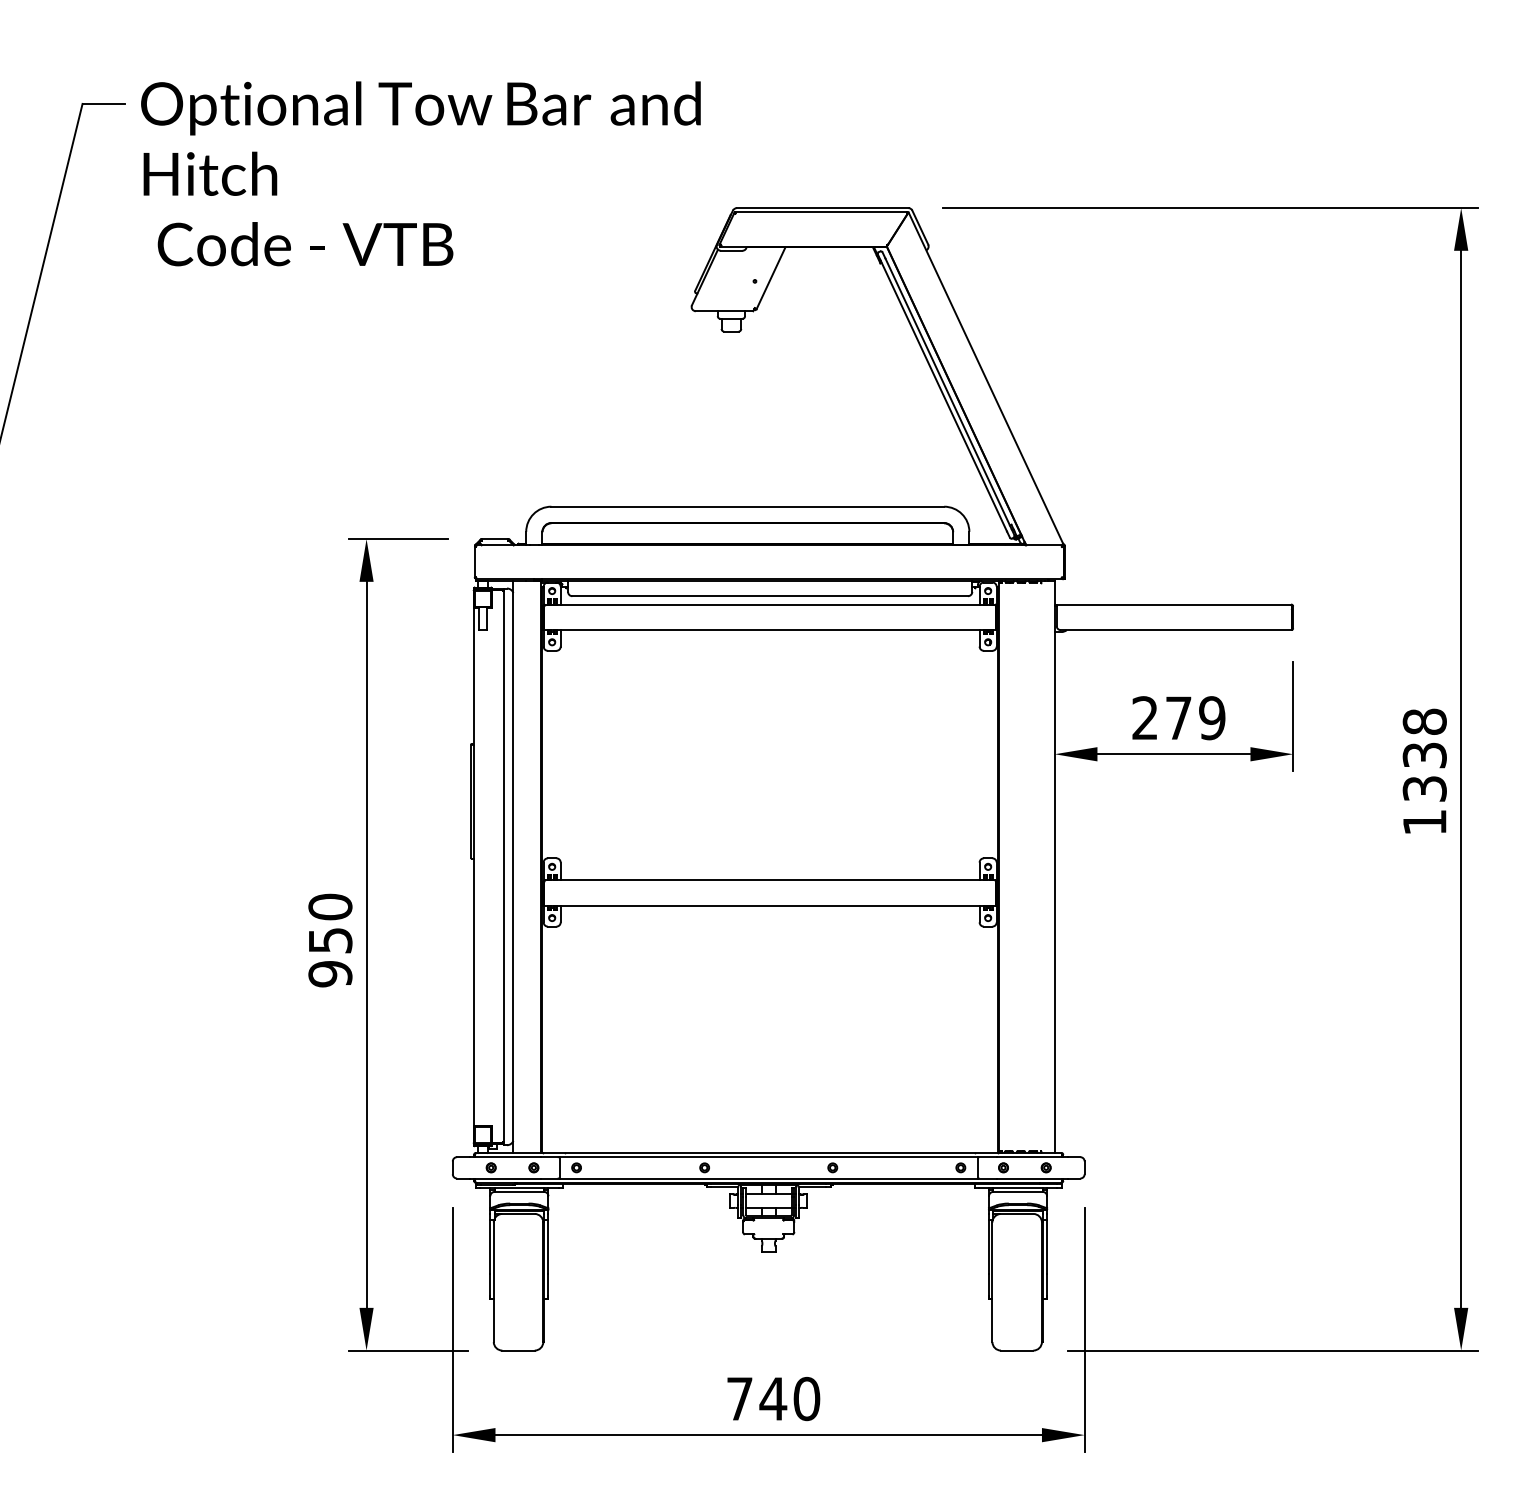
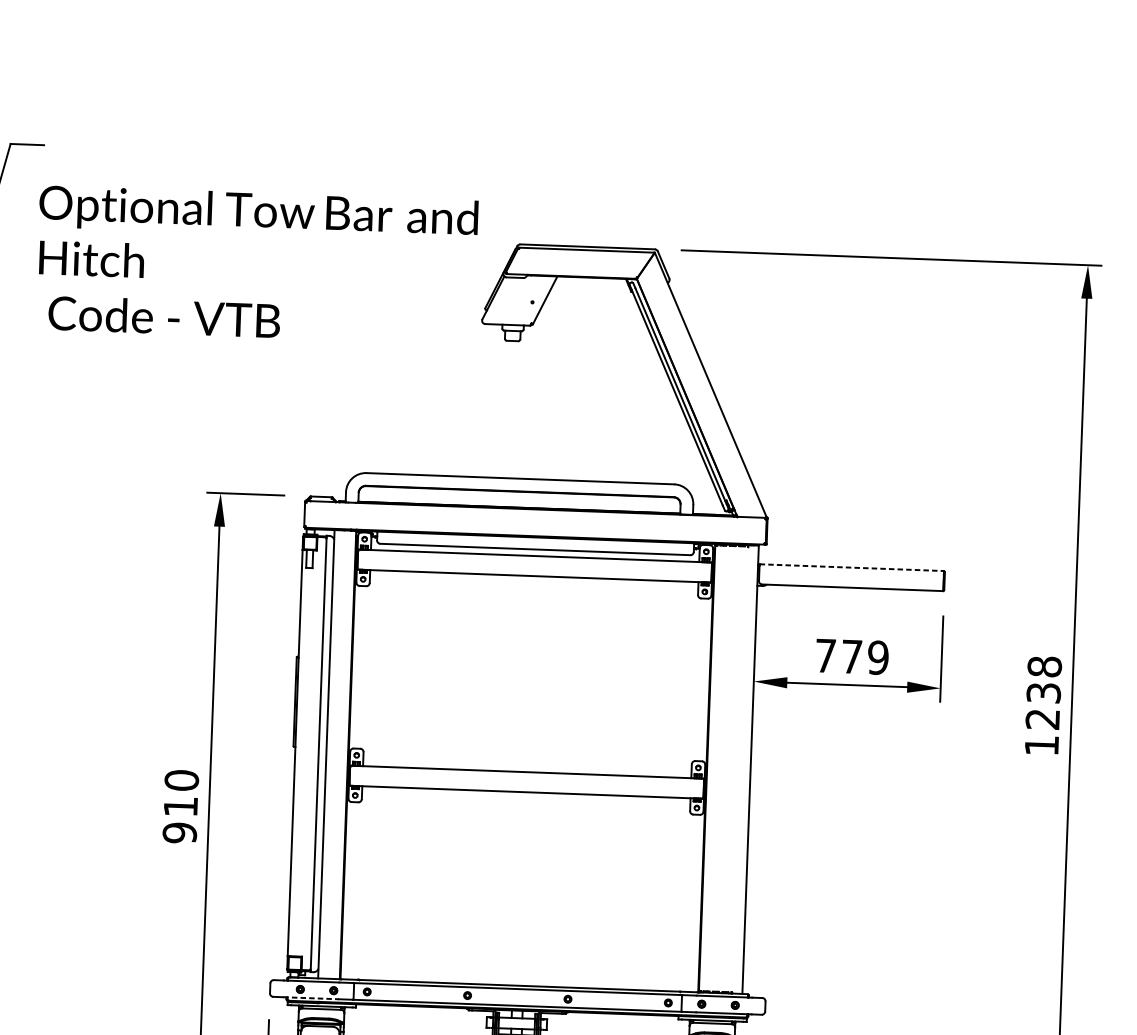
text: (420, 173) -> (256, 264), moved
line: (1174, 604) -> (851, 567), solid -> dashed
text: (1144, 717) -> (825, 655), 279 -> 779
text: (1424, 788) -> (1042, 719), 1338 -> 1238
text: (330, 940) -> (180, 806), 950 -> 910
line: (505, 1178) -> (311, 998), solid -> dashed

